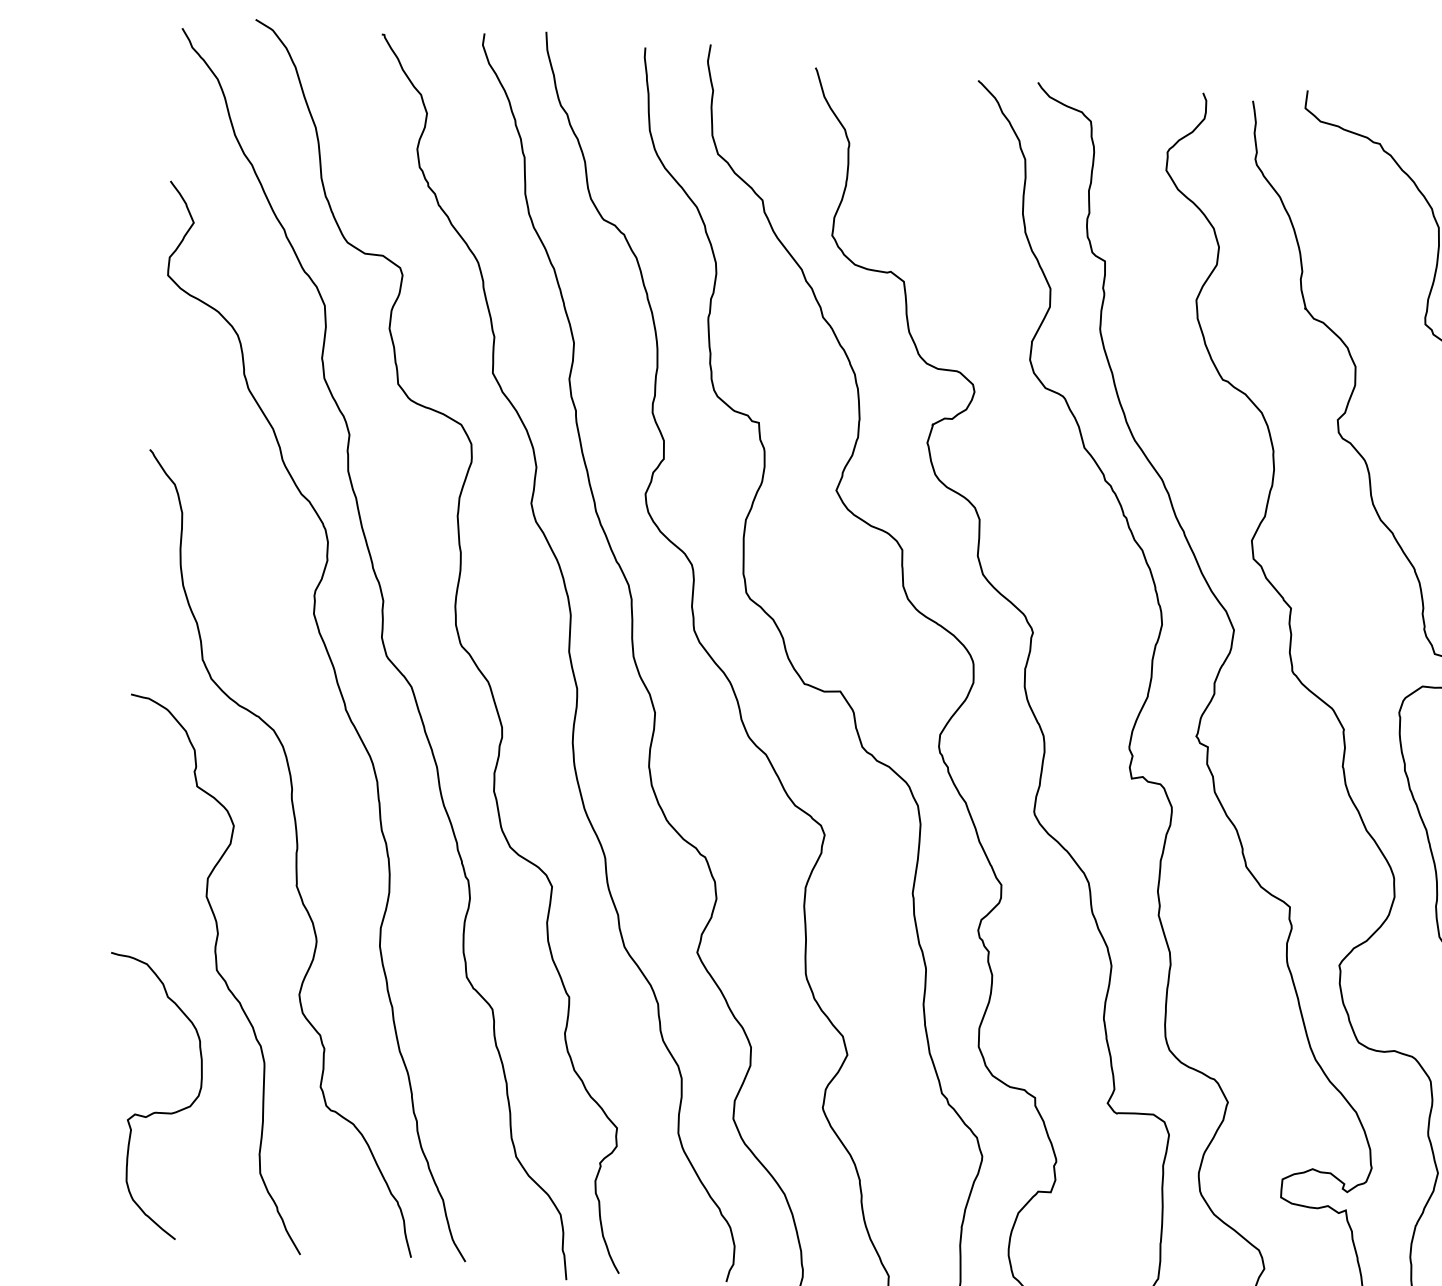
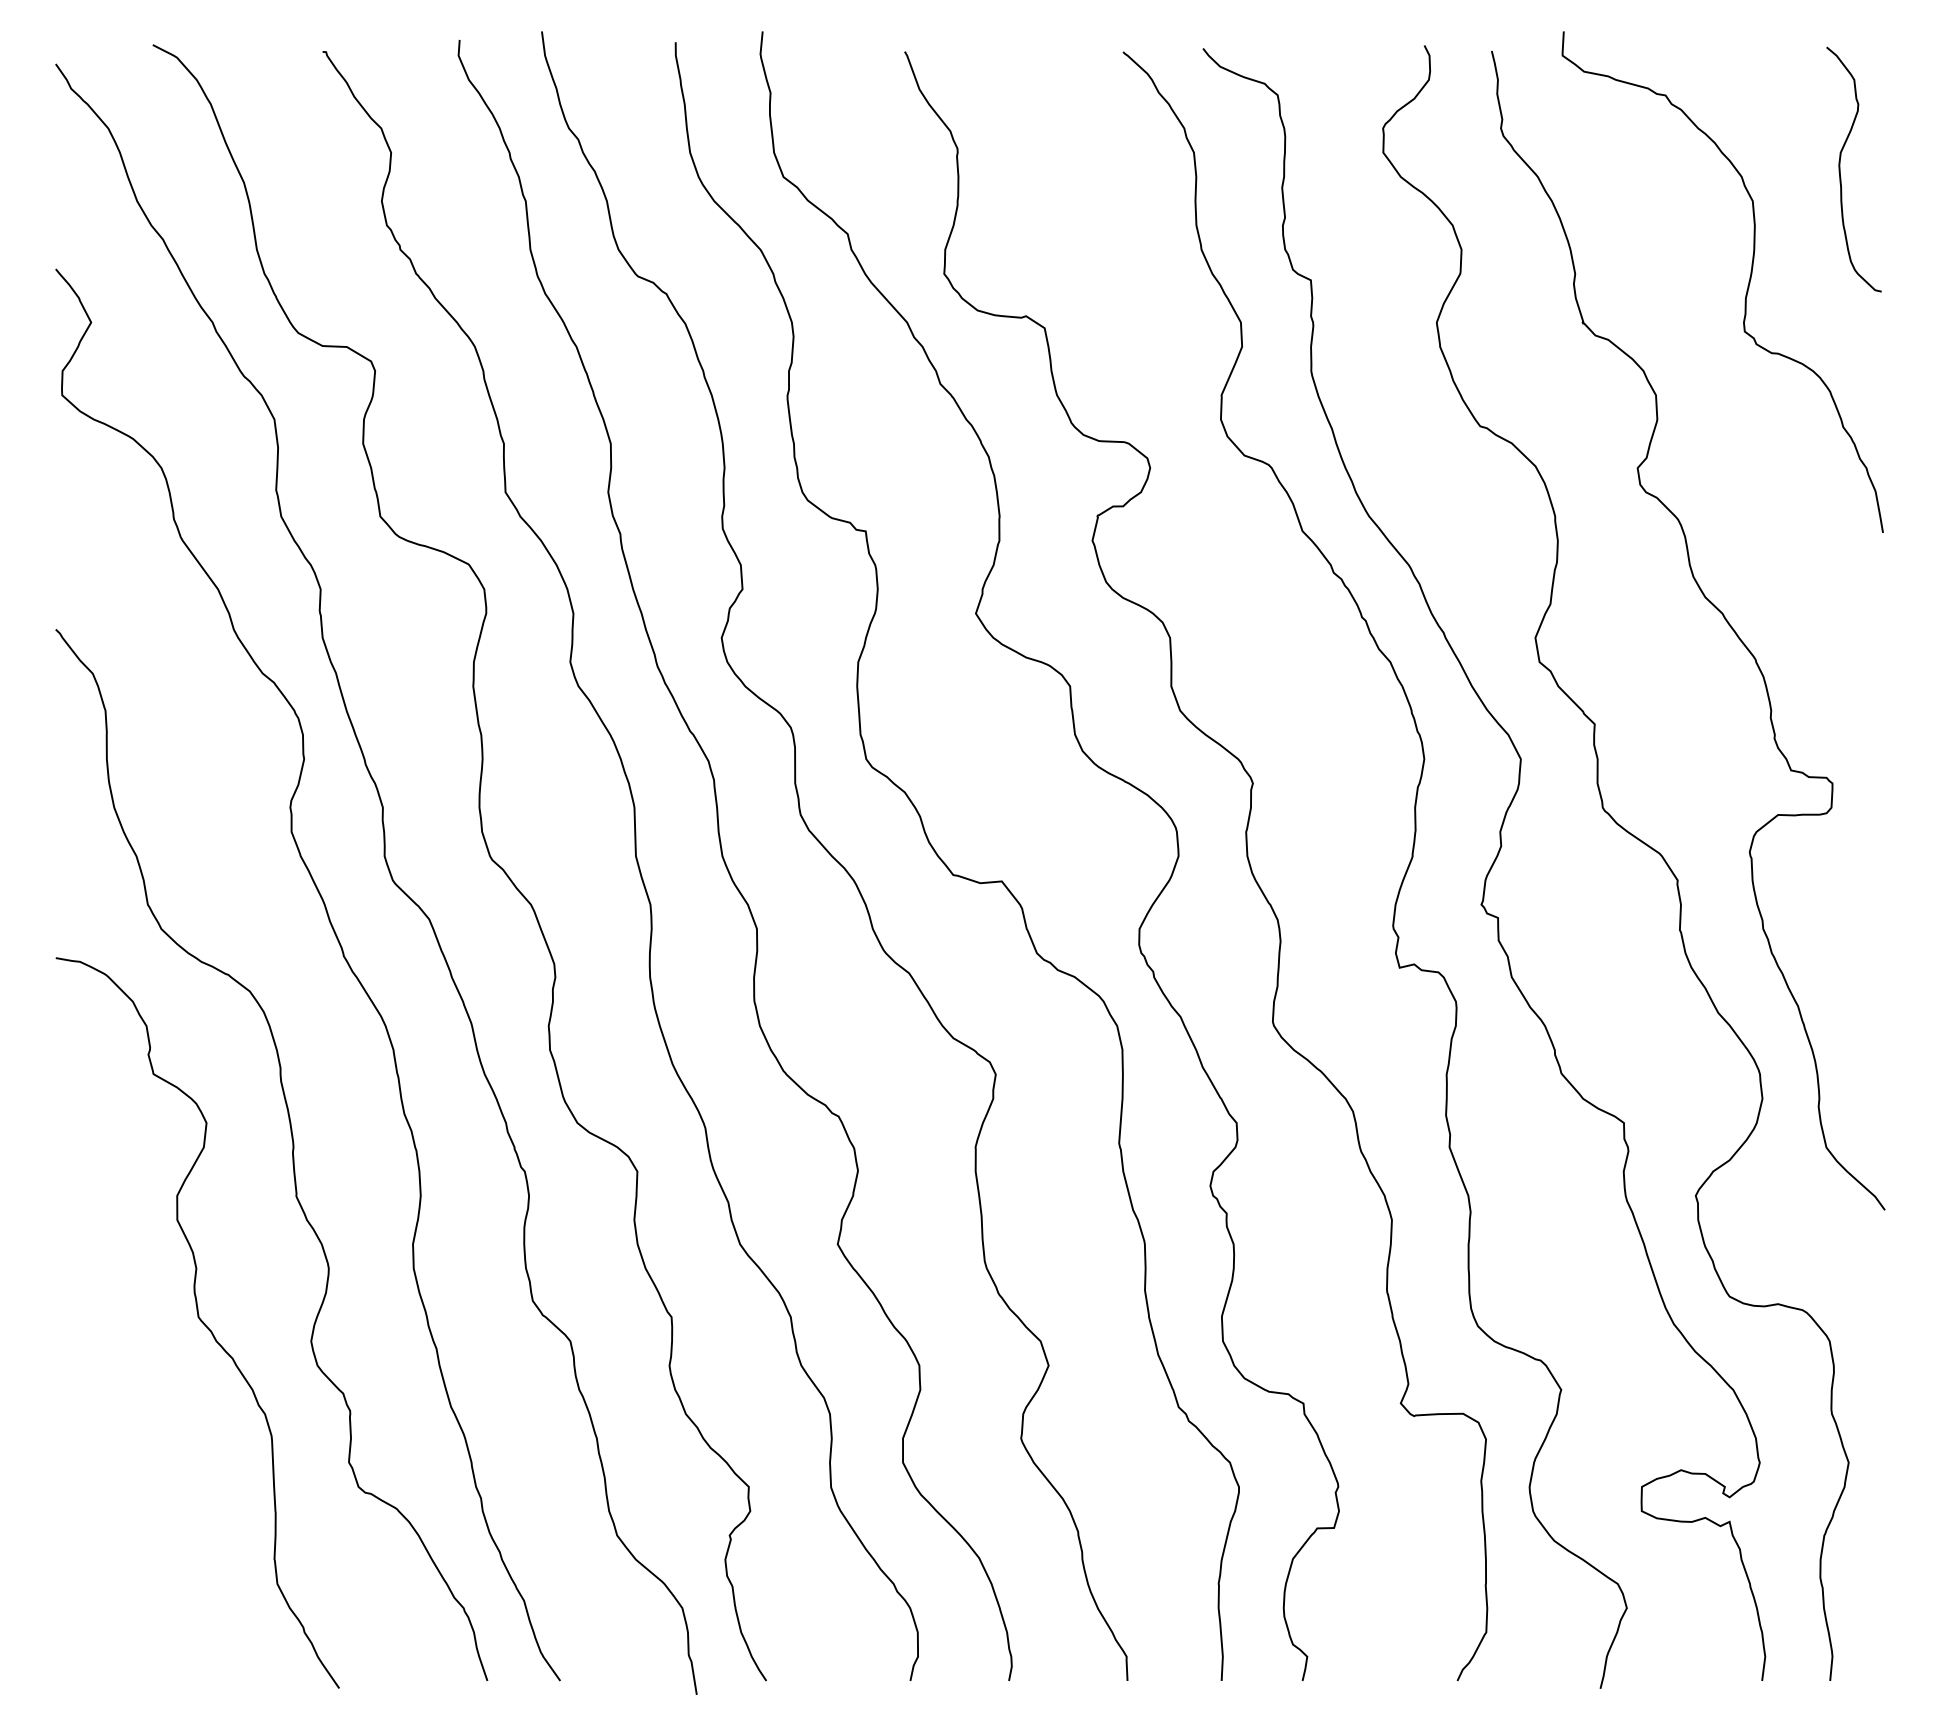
curve: (153, 1112) -> (128, 1513), removed

